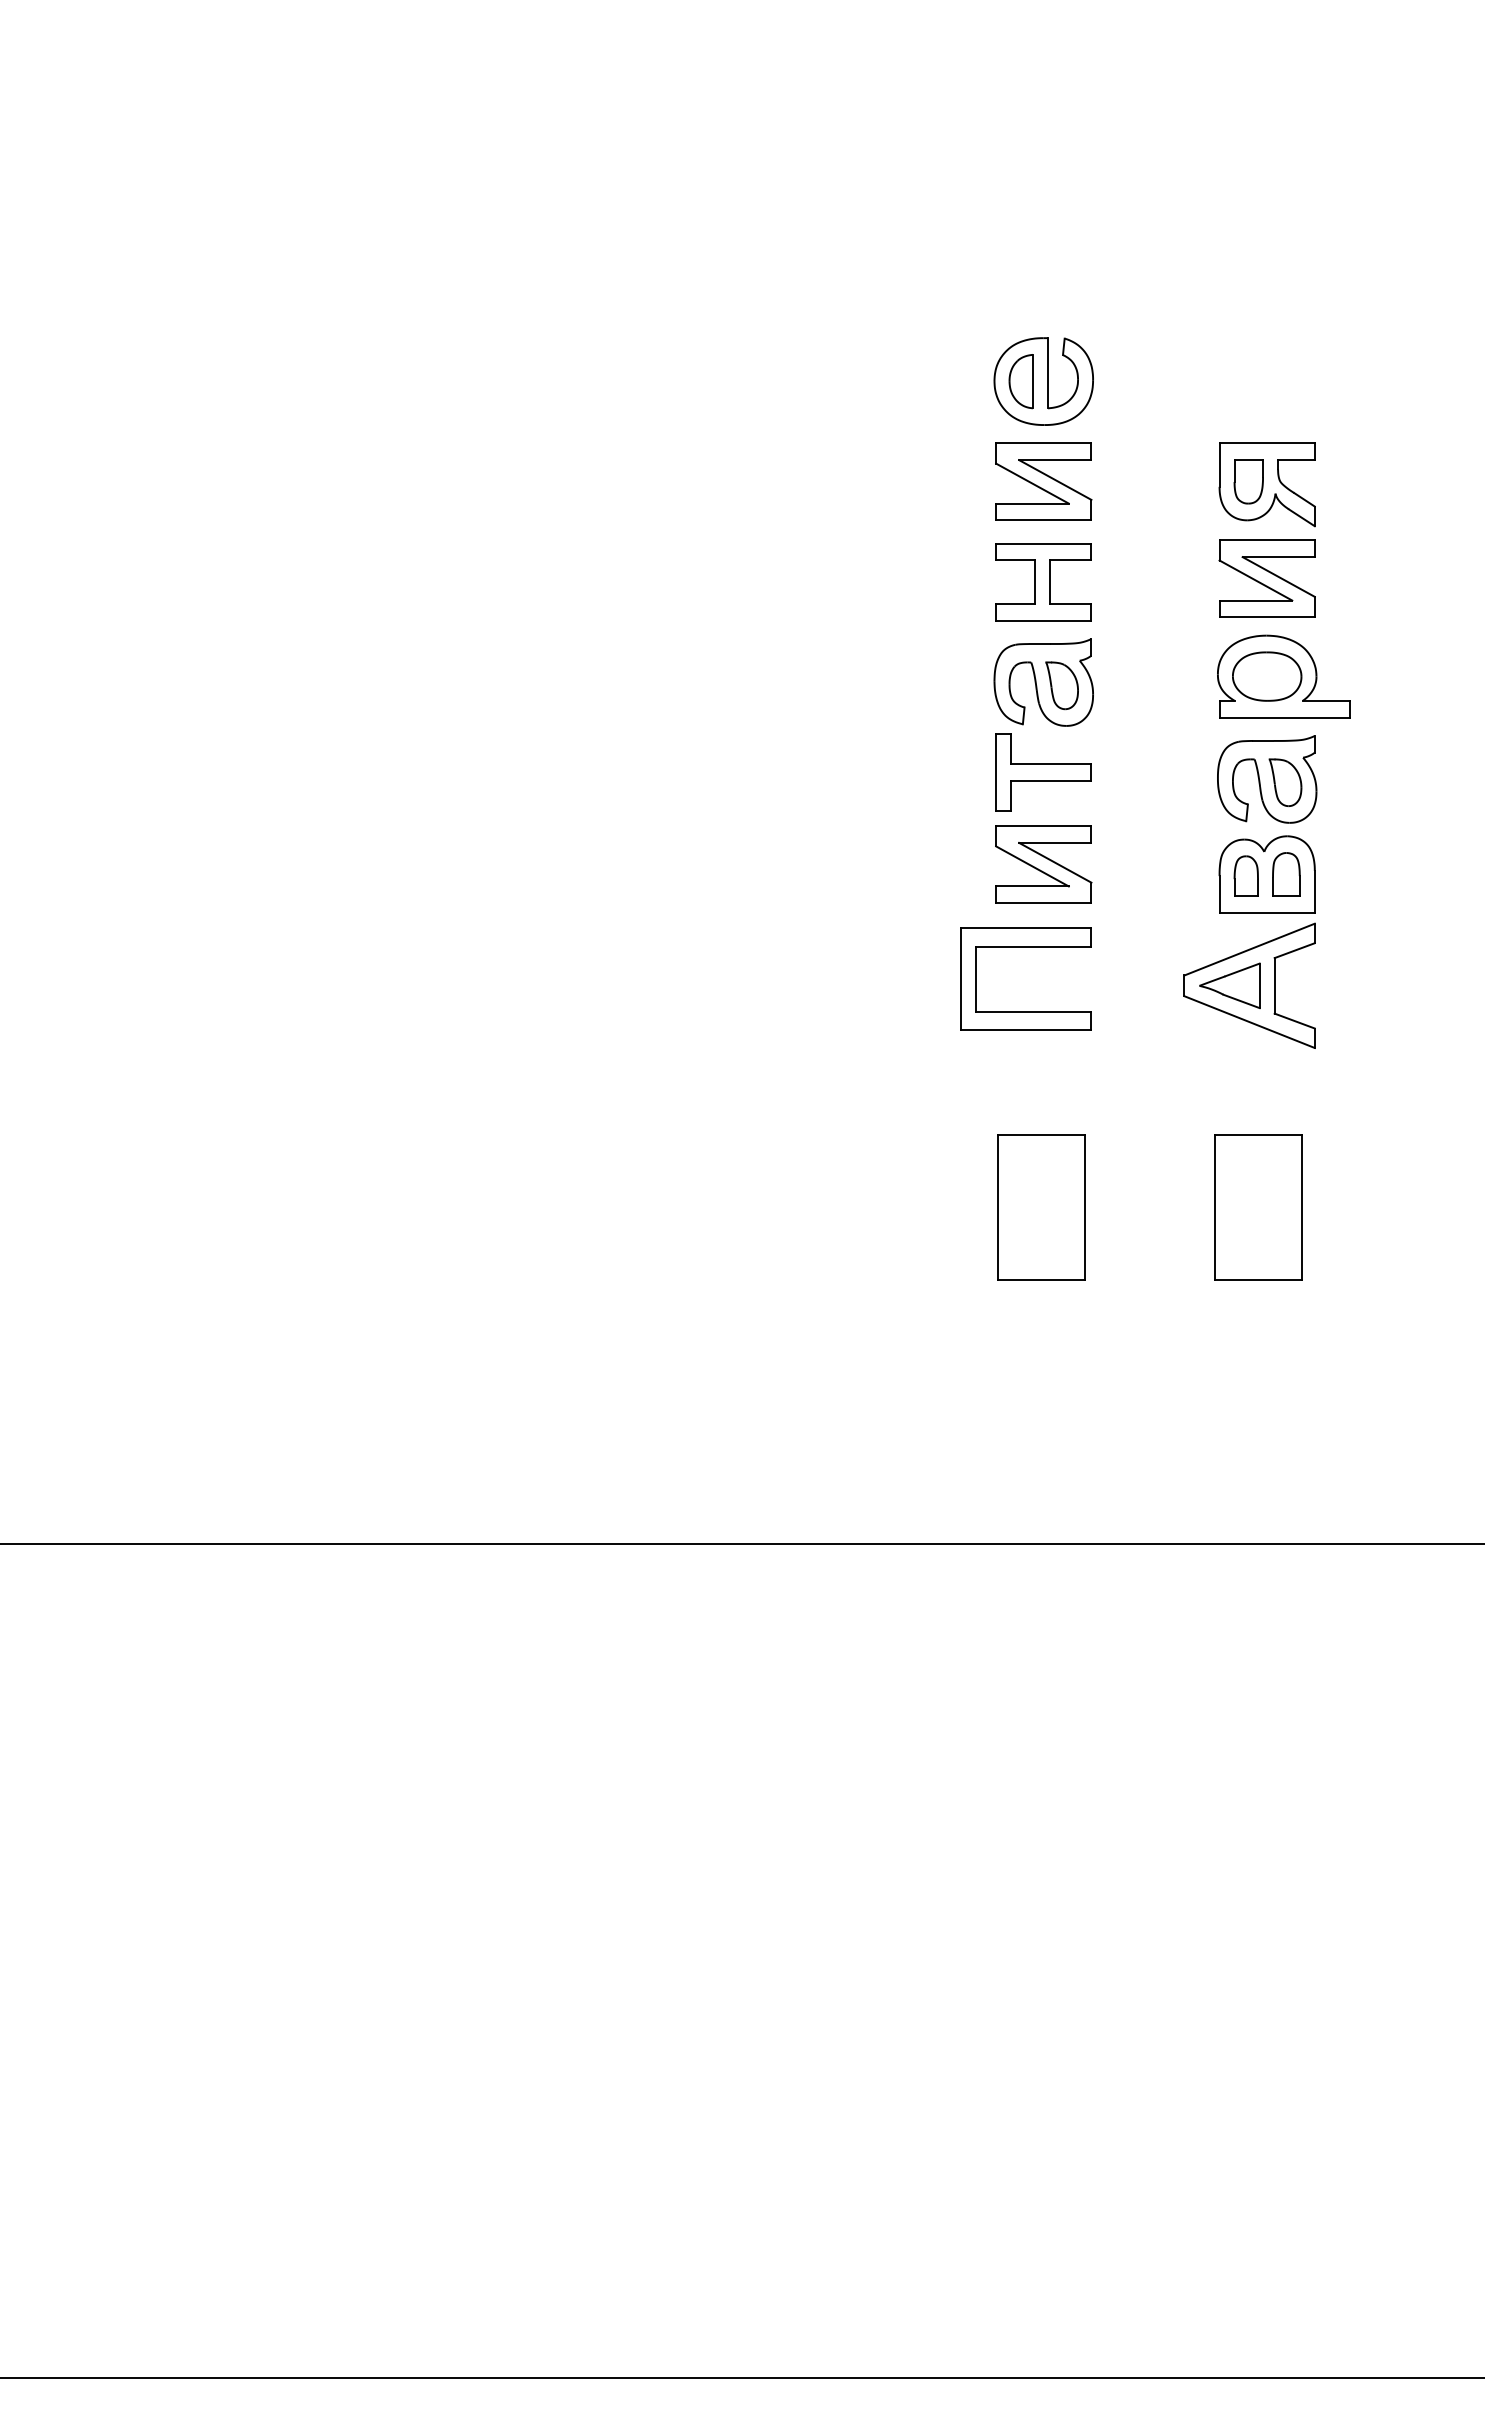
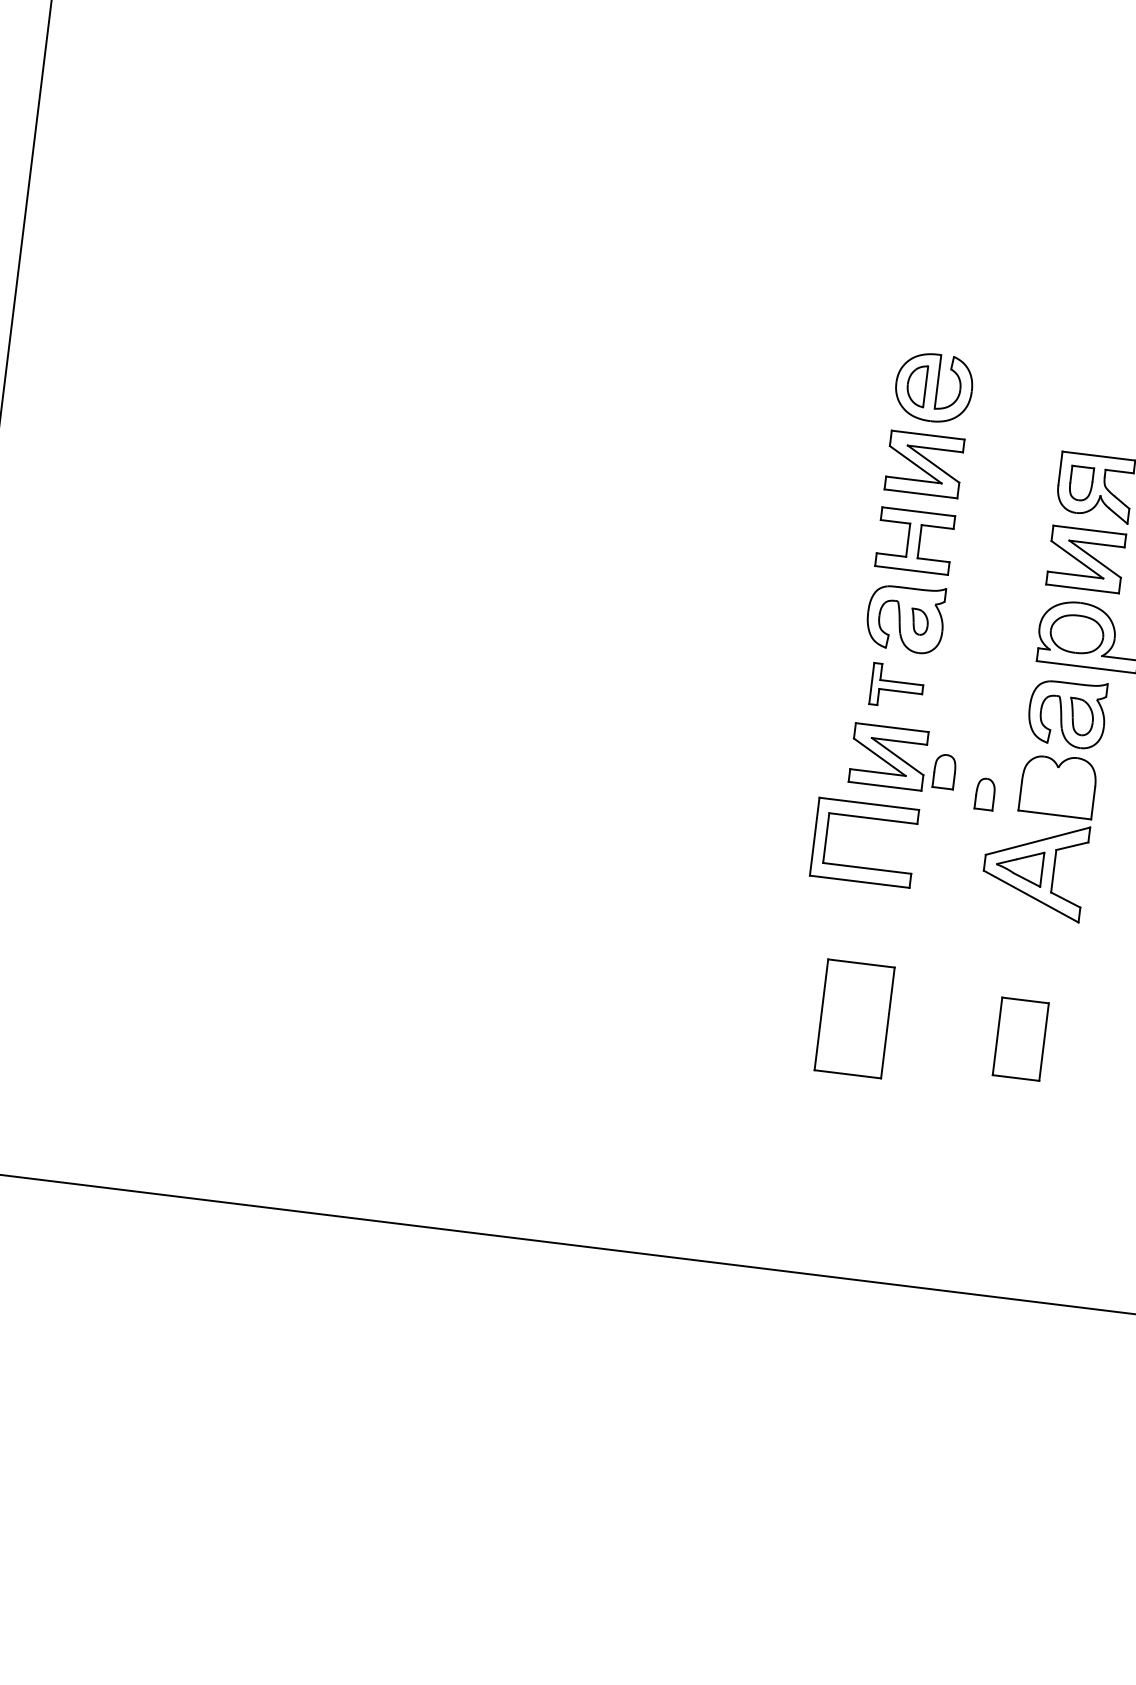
part: (1061, 685) -> (919, 621), size x0.7
part: (1043, 772) -> (897, 686), size x0.7
part: (1286, 874) -> (944, 771), moved
part: (1245, 875) -> (984, 793), moved
part: (1258, 1207) -> (1020, 1039), size x0.7

